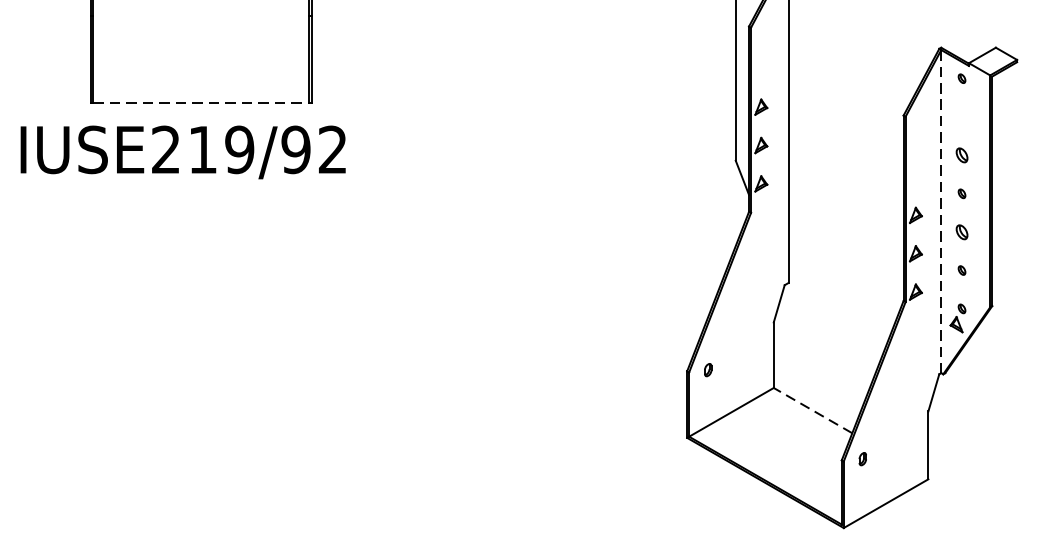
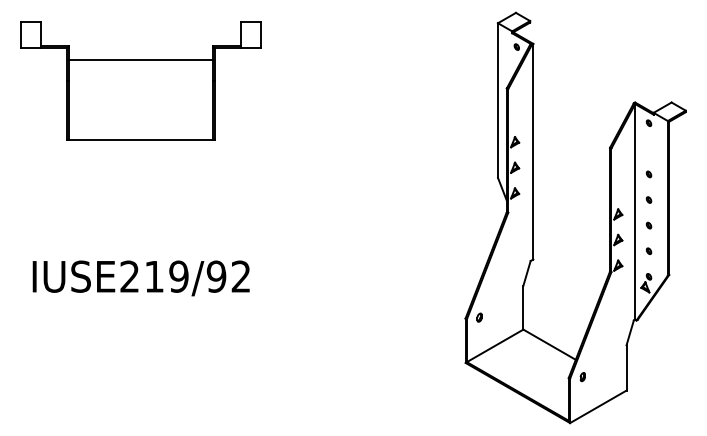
line: (201, 103) -> (141, 139), dashed -> solid
text: (182, 152) -> (140, 278), moved
part: (961, 155) -> (648, 174), size x0.62
line: (941, 210) -> (635, 211), dashed -> solid
part: (961, 231) -> (648, 225), size x0.62
line: (812, 410) -> (549, 344), dashed -> solid

